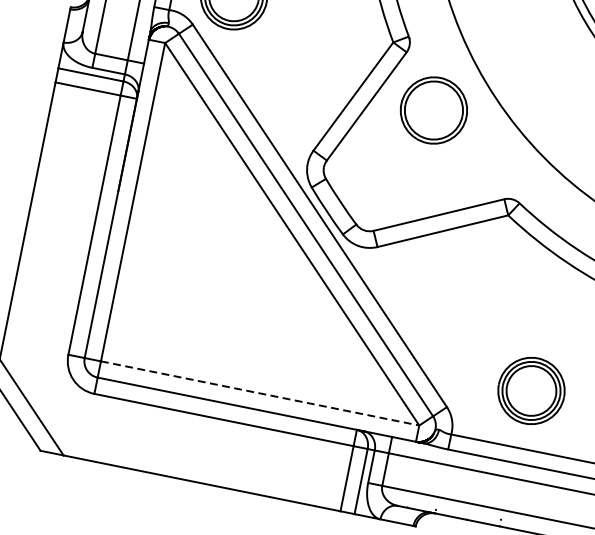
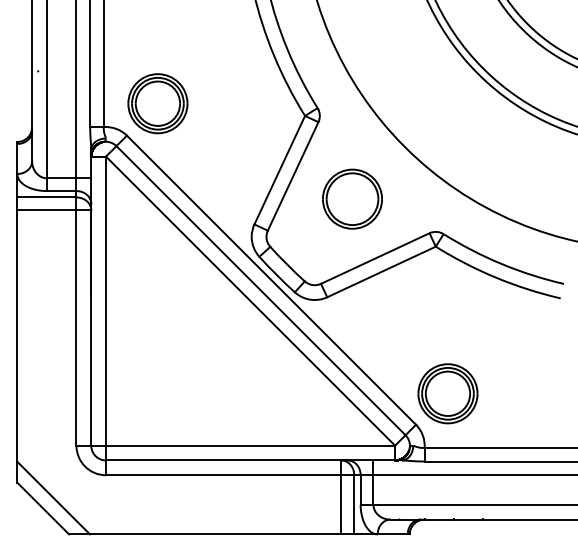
part: (434, 109) -> (352, 198), moved
part: (531, 390) -> (447, 393), moved
line: (260, 393) -> (250, 445), dashed -> solid

